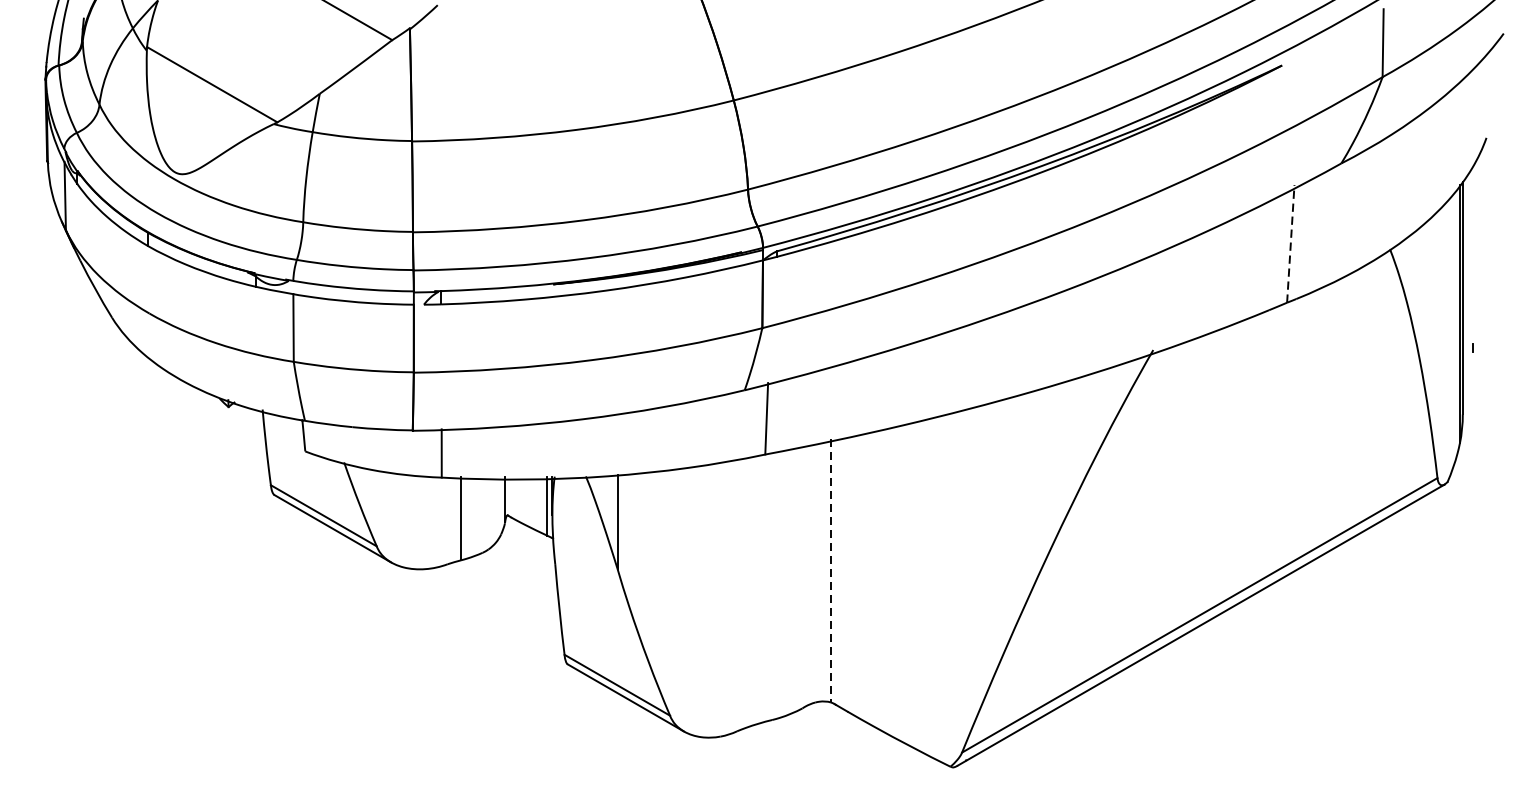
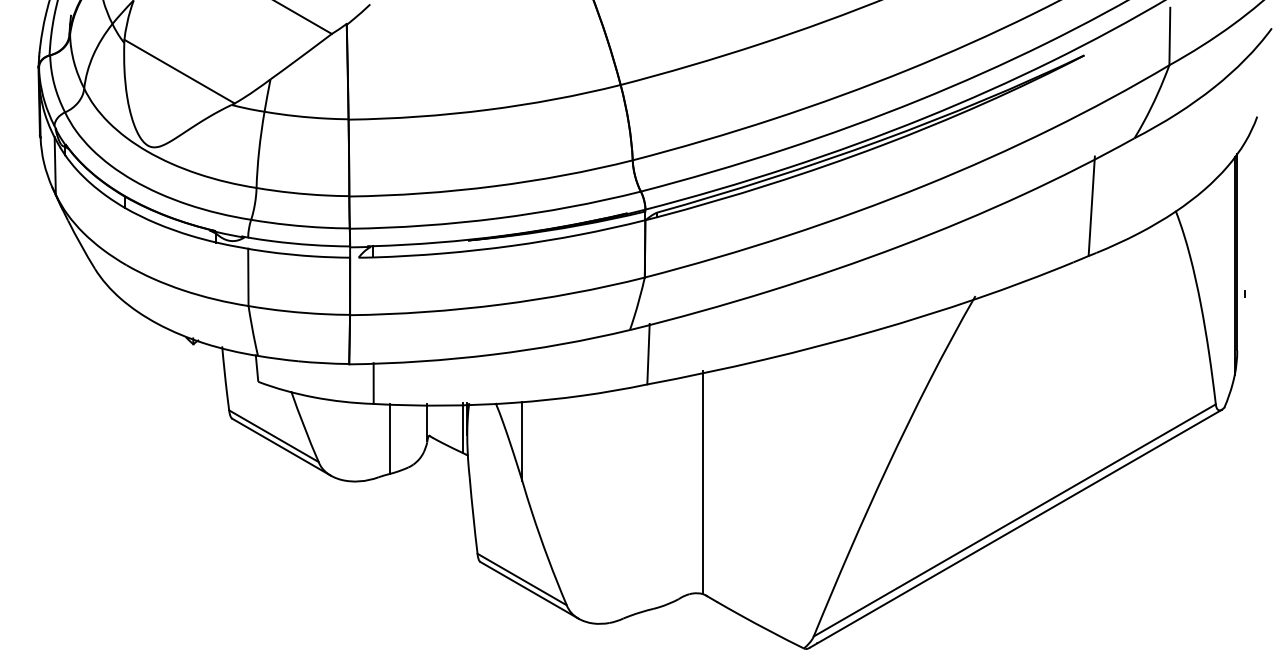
line: (1290, 244) -> (1091, 206), dashed -> solid
line: (830, 571) -> (702, 483), dashed -> solid

